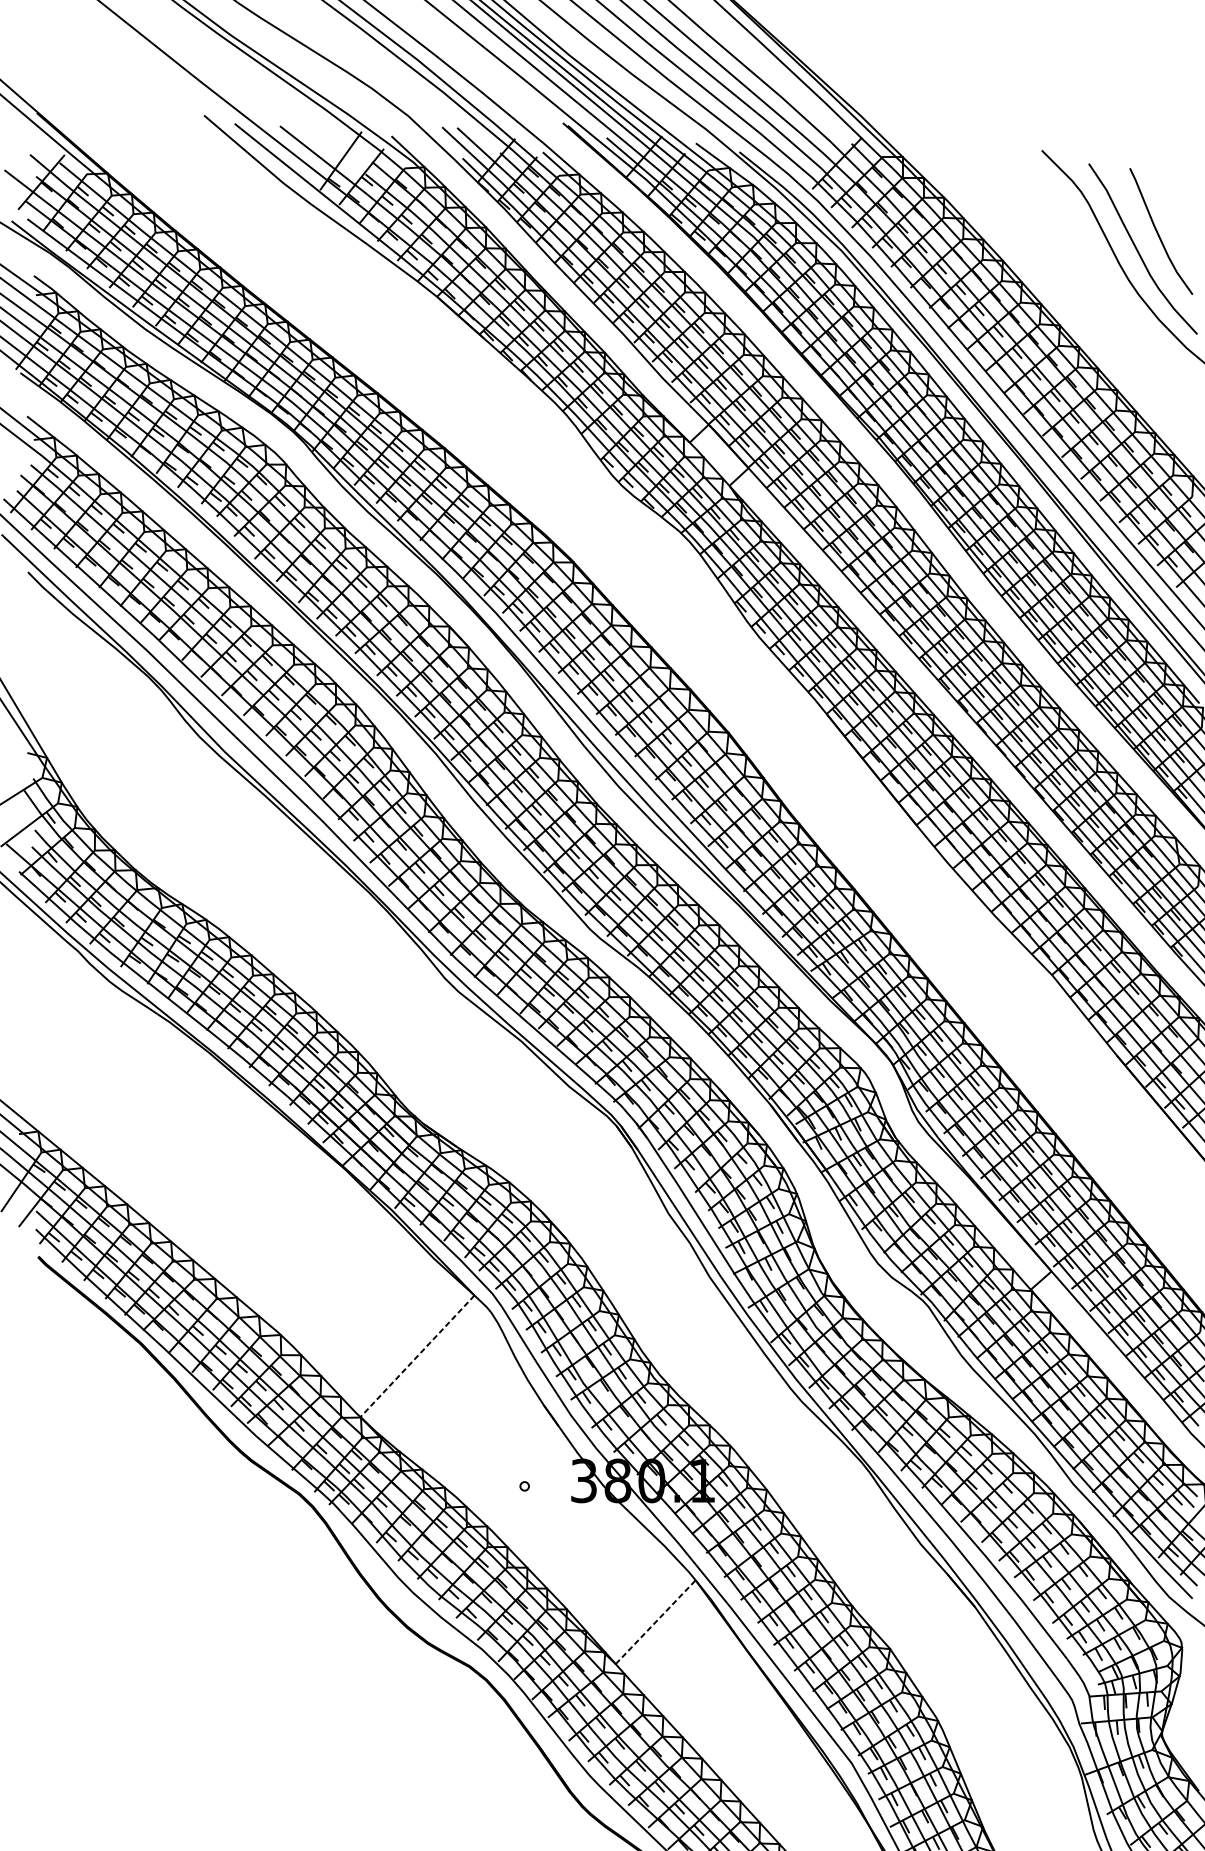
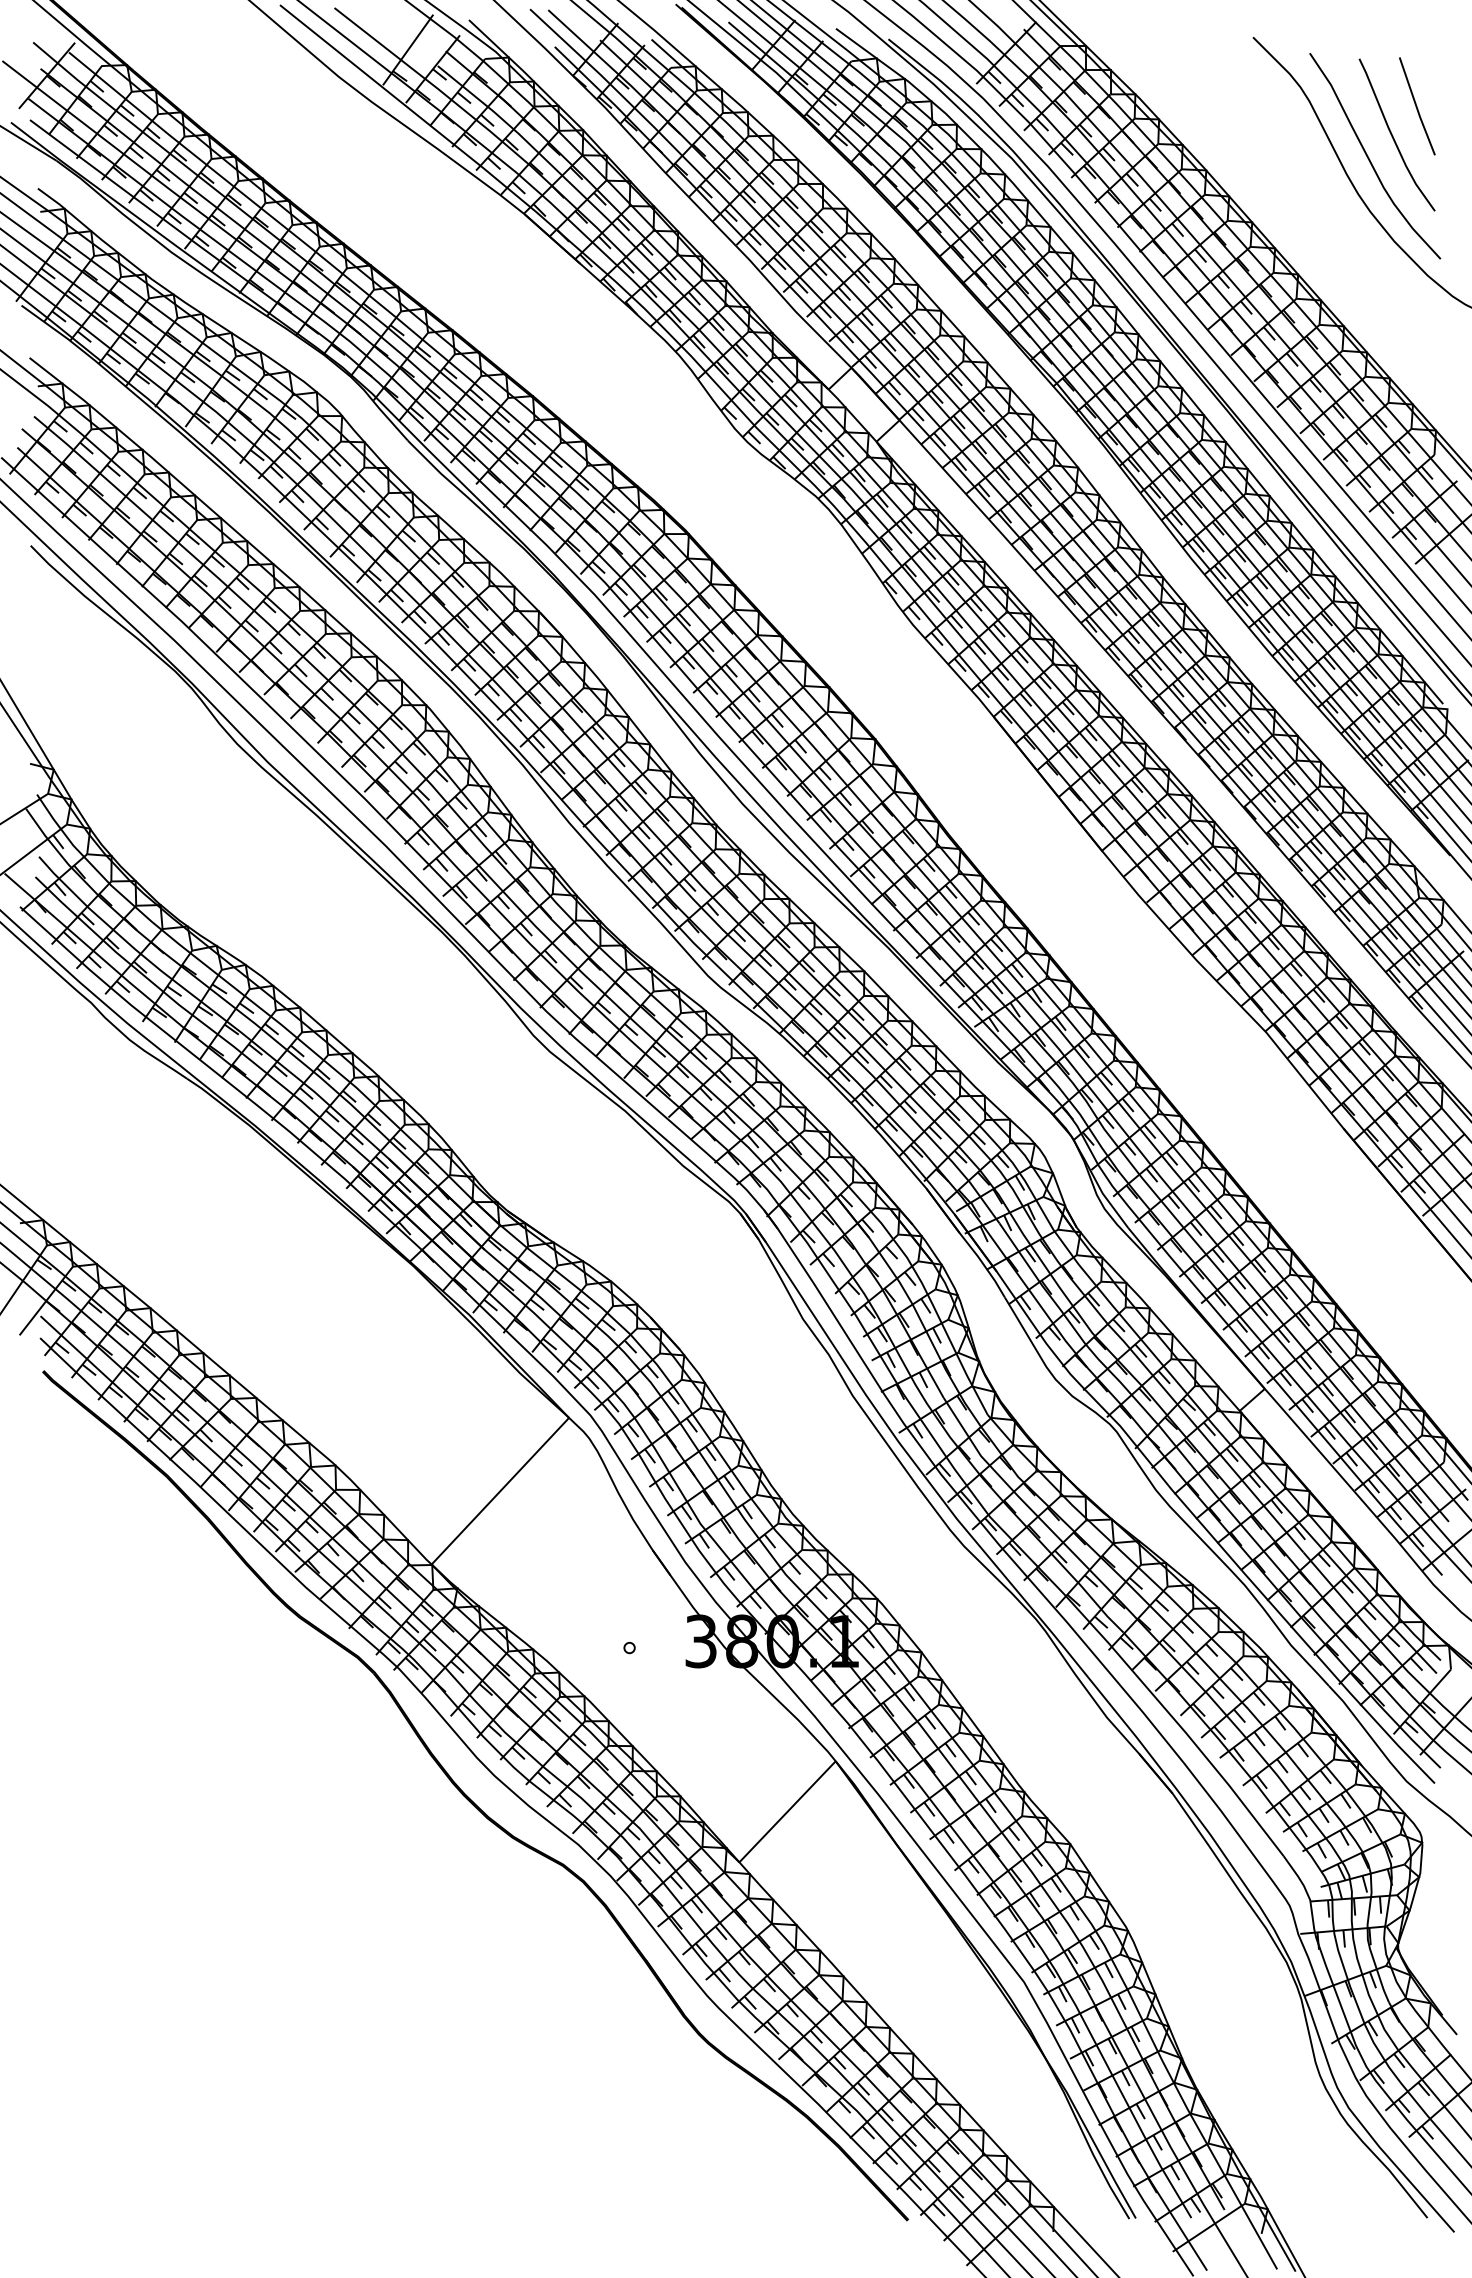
line: (1178, 207) -> (1417, 106), added
line: (417, 1356) -> (500, 1491), dashed -> solid
line: (655, 1621) -> (787, 1811), dashed -> solid

